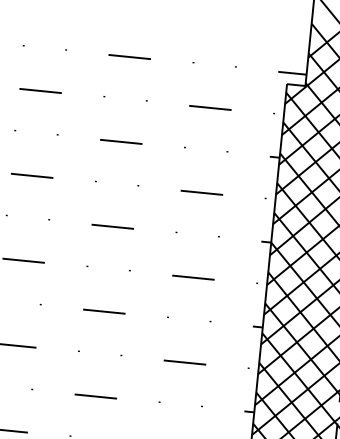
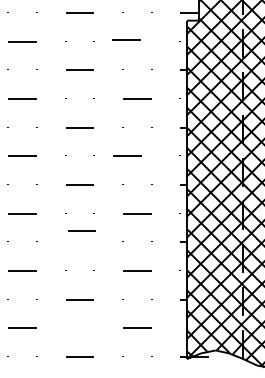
line: (210, 107) -> (126, 39), moved
line: (193, 276) -> (127, 155), moved
line: (95, 395) -> (81, 230), moved

